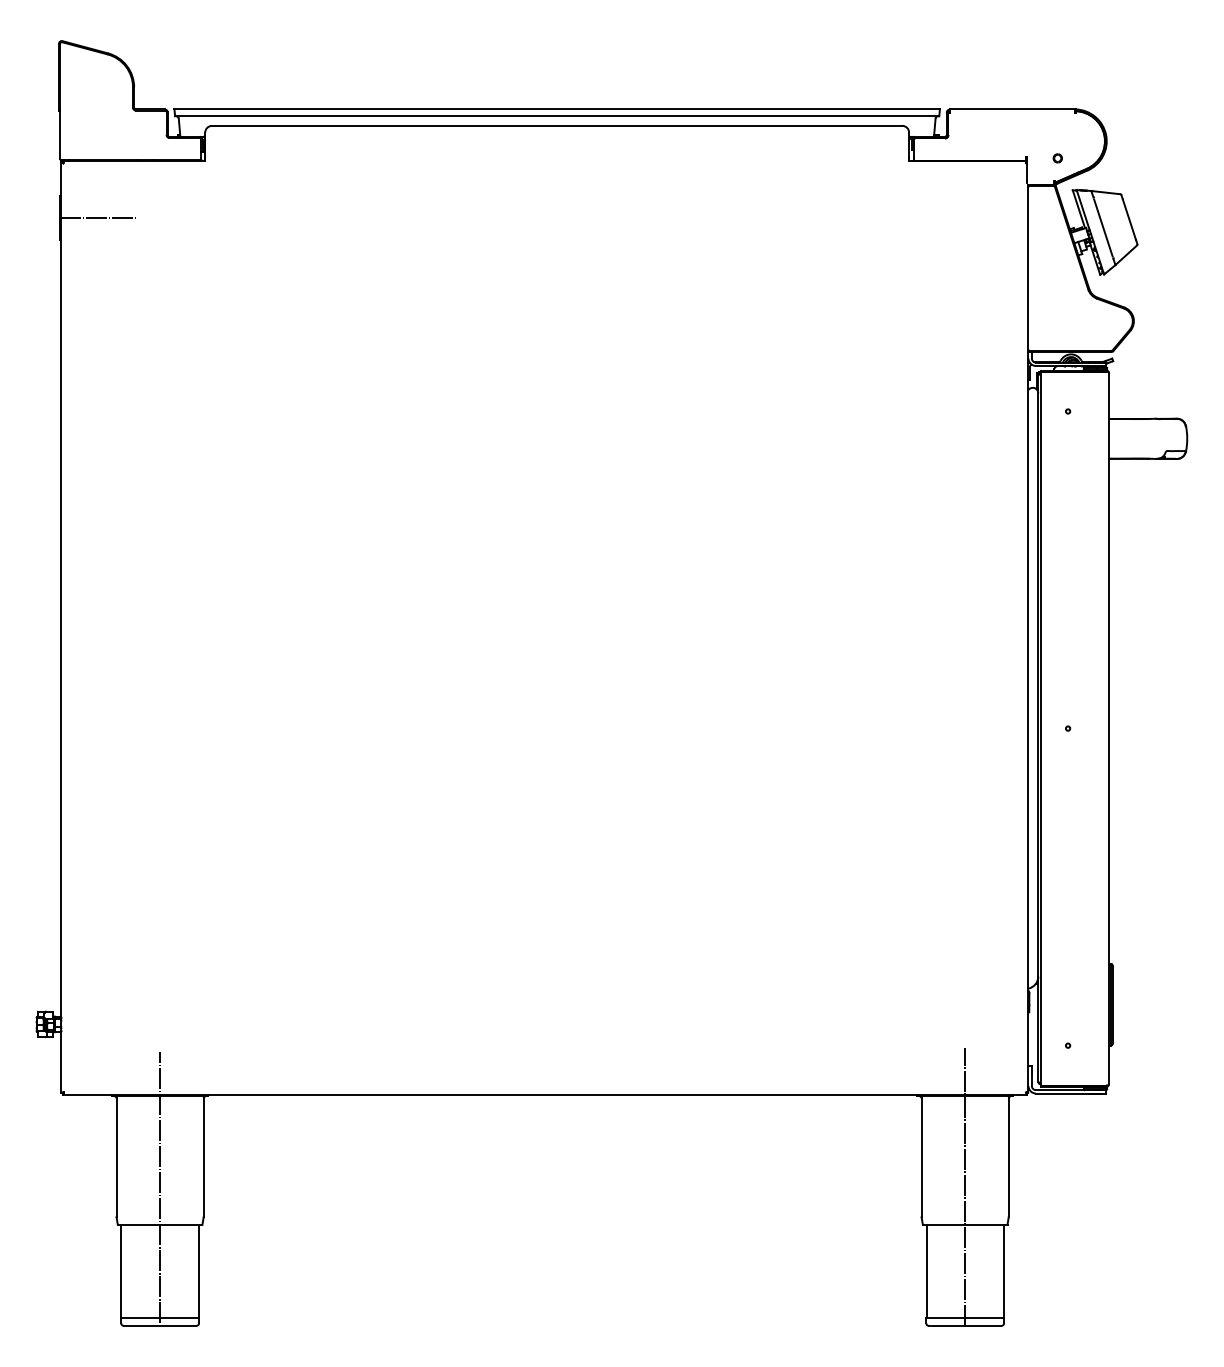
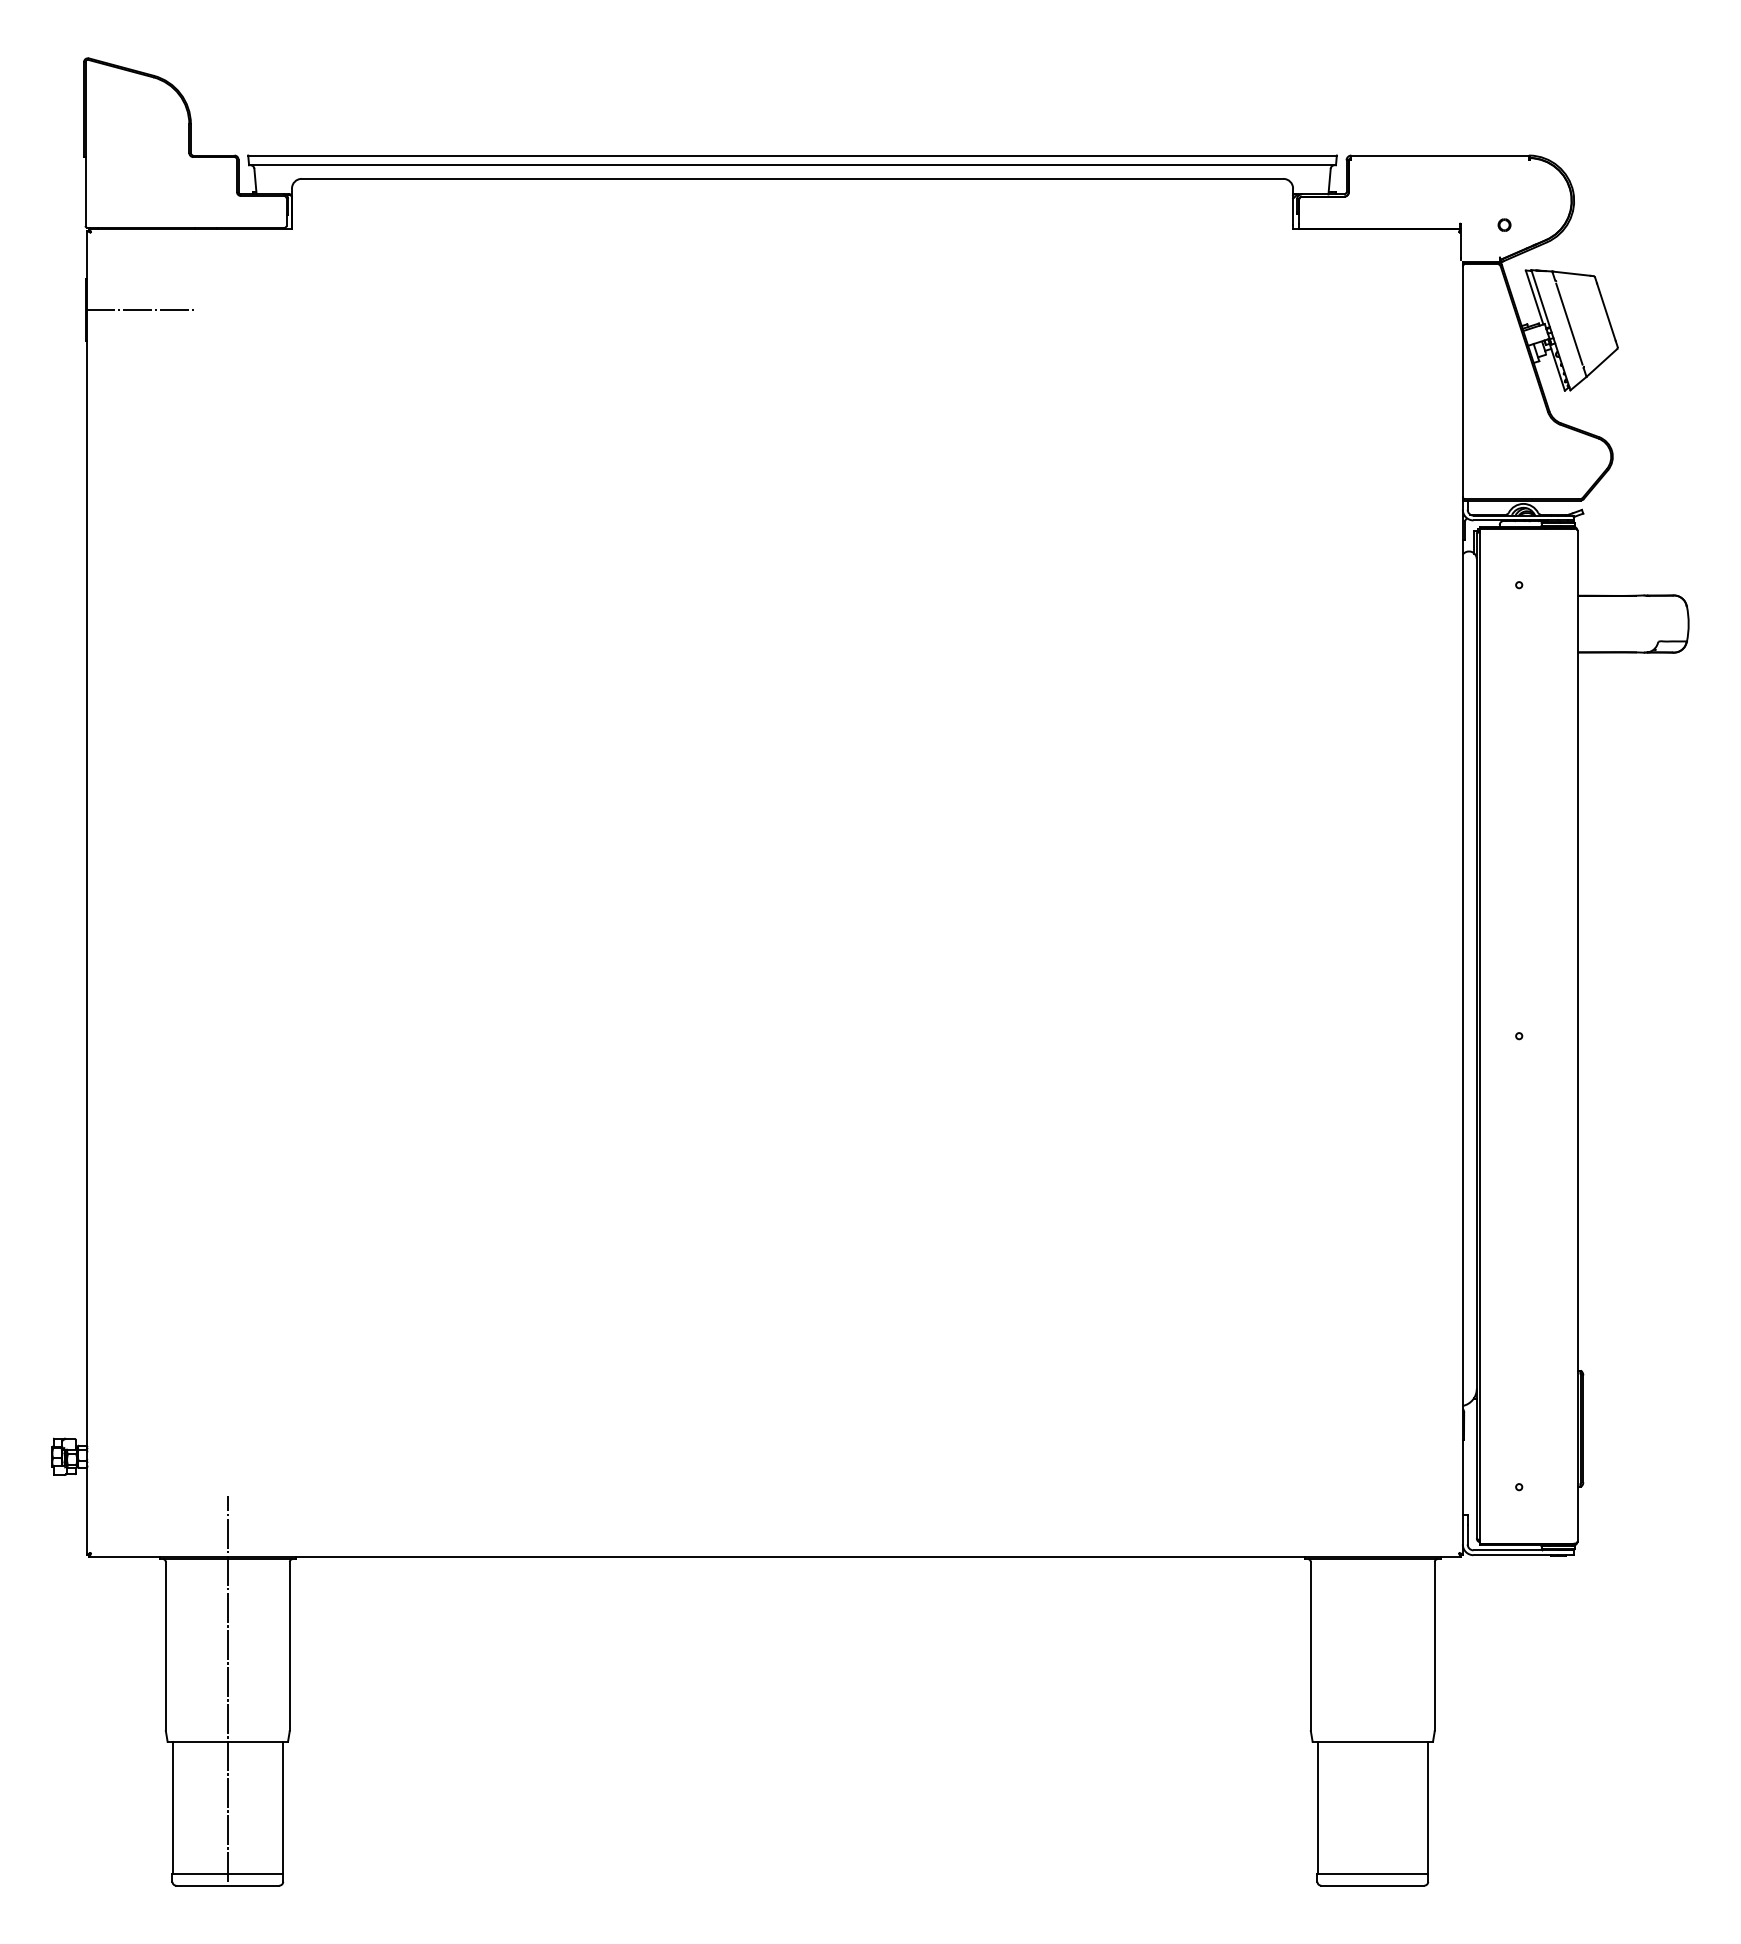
line: (964, 1186) -> (1372, 1687), removed

